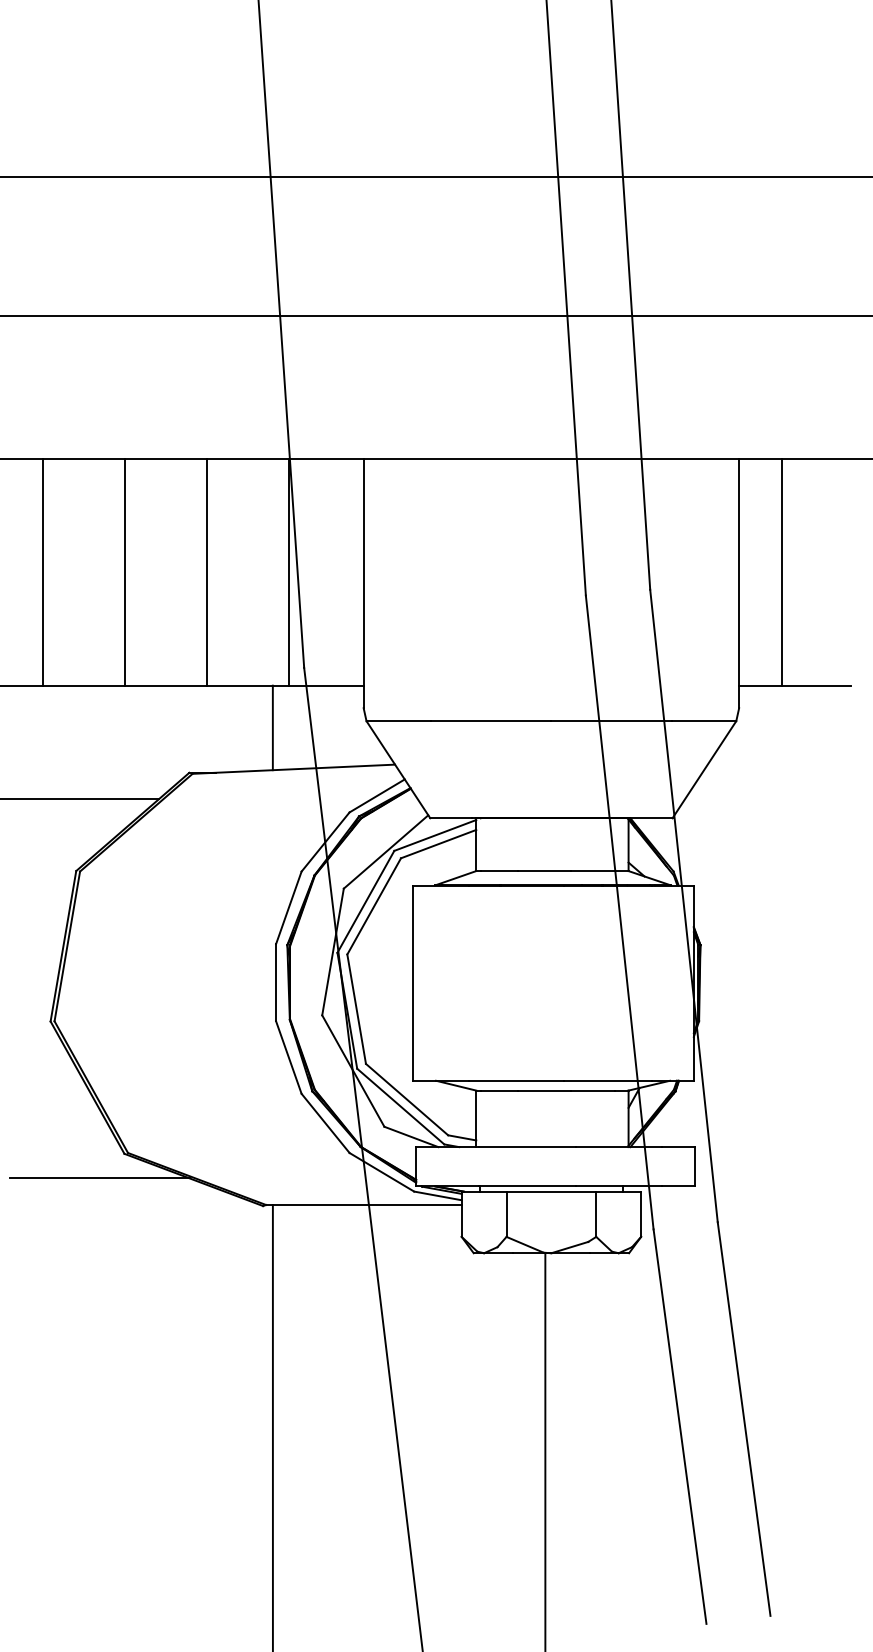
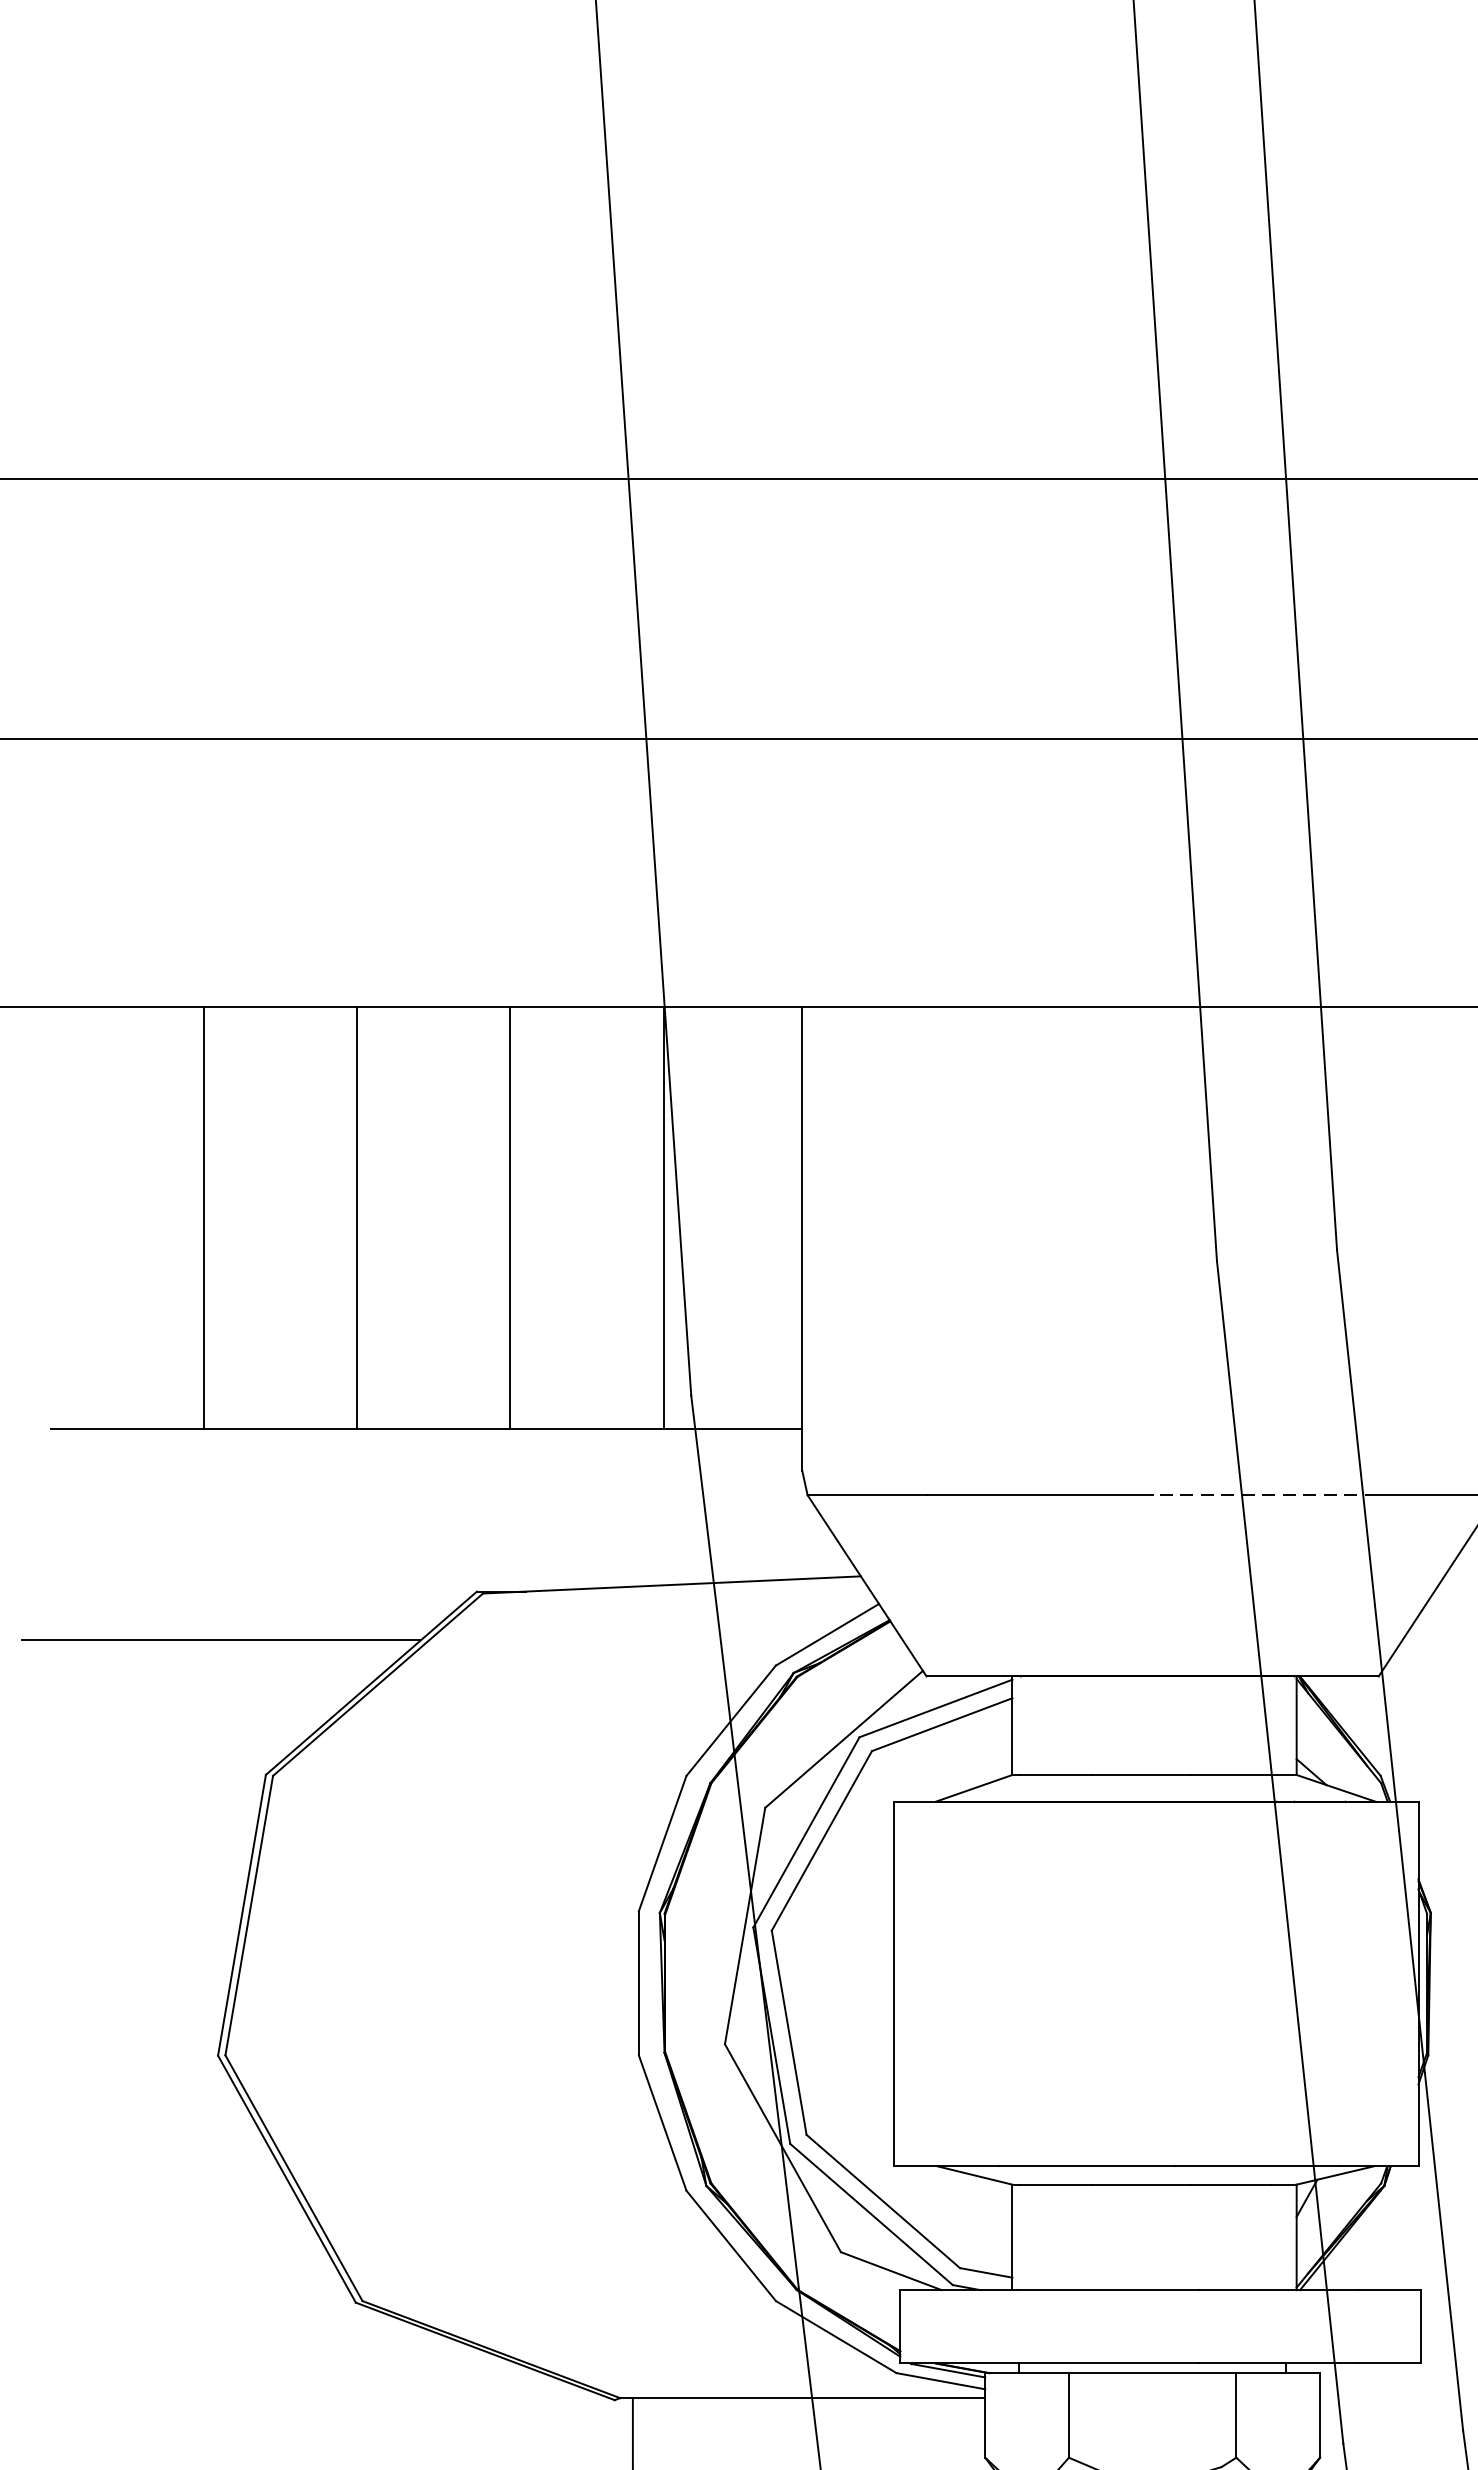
line: (611, 721) -> (1264, 1495), solid -> dashed
line: (272, 727) -> (632, 1507), removed
line: (99, 1178) -> (309, 2348), removed

